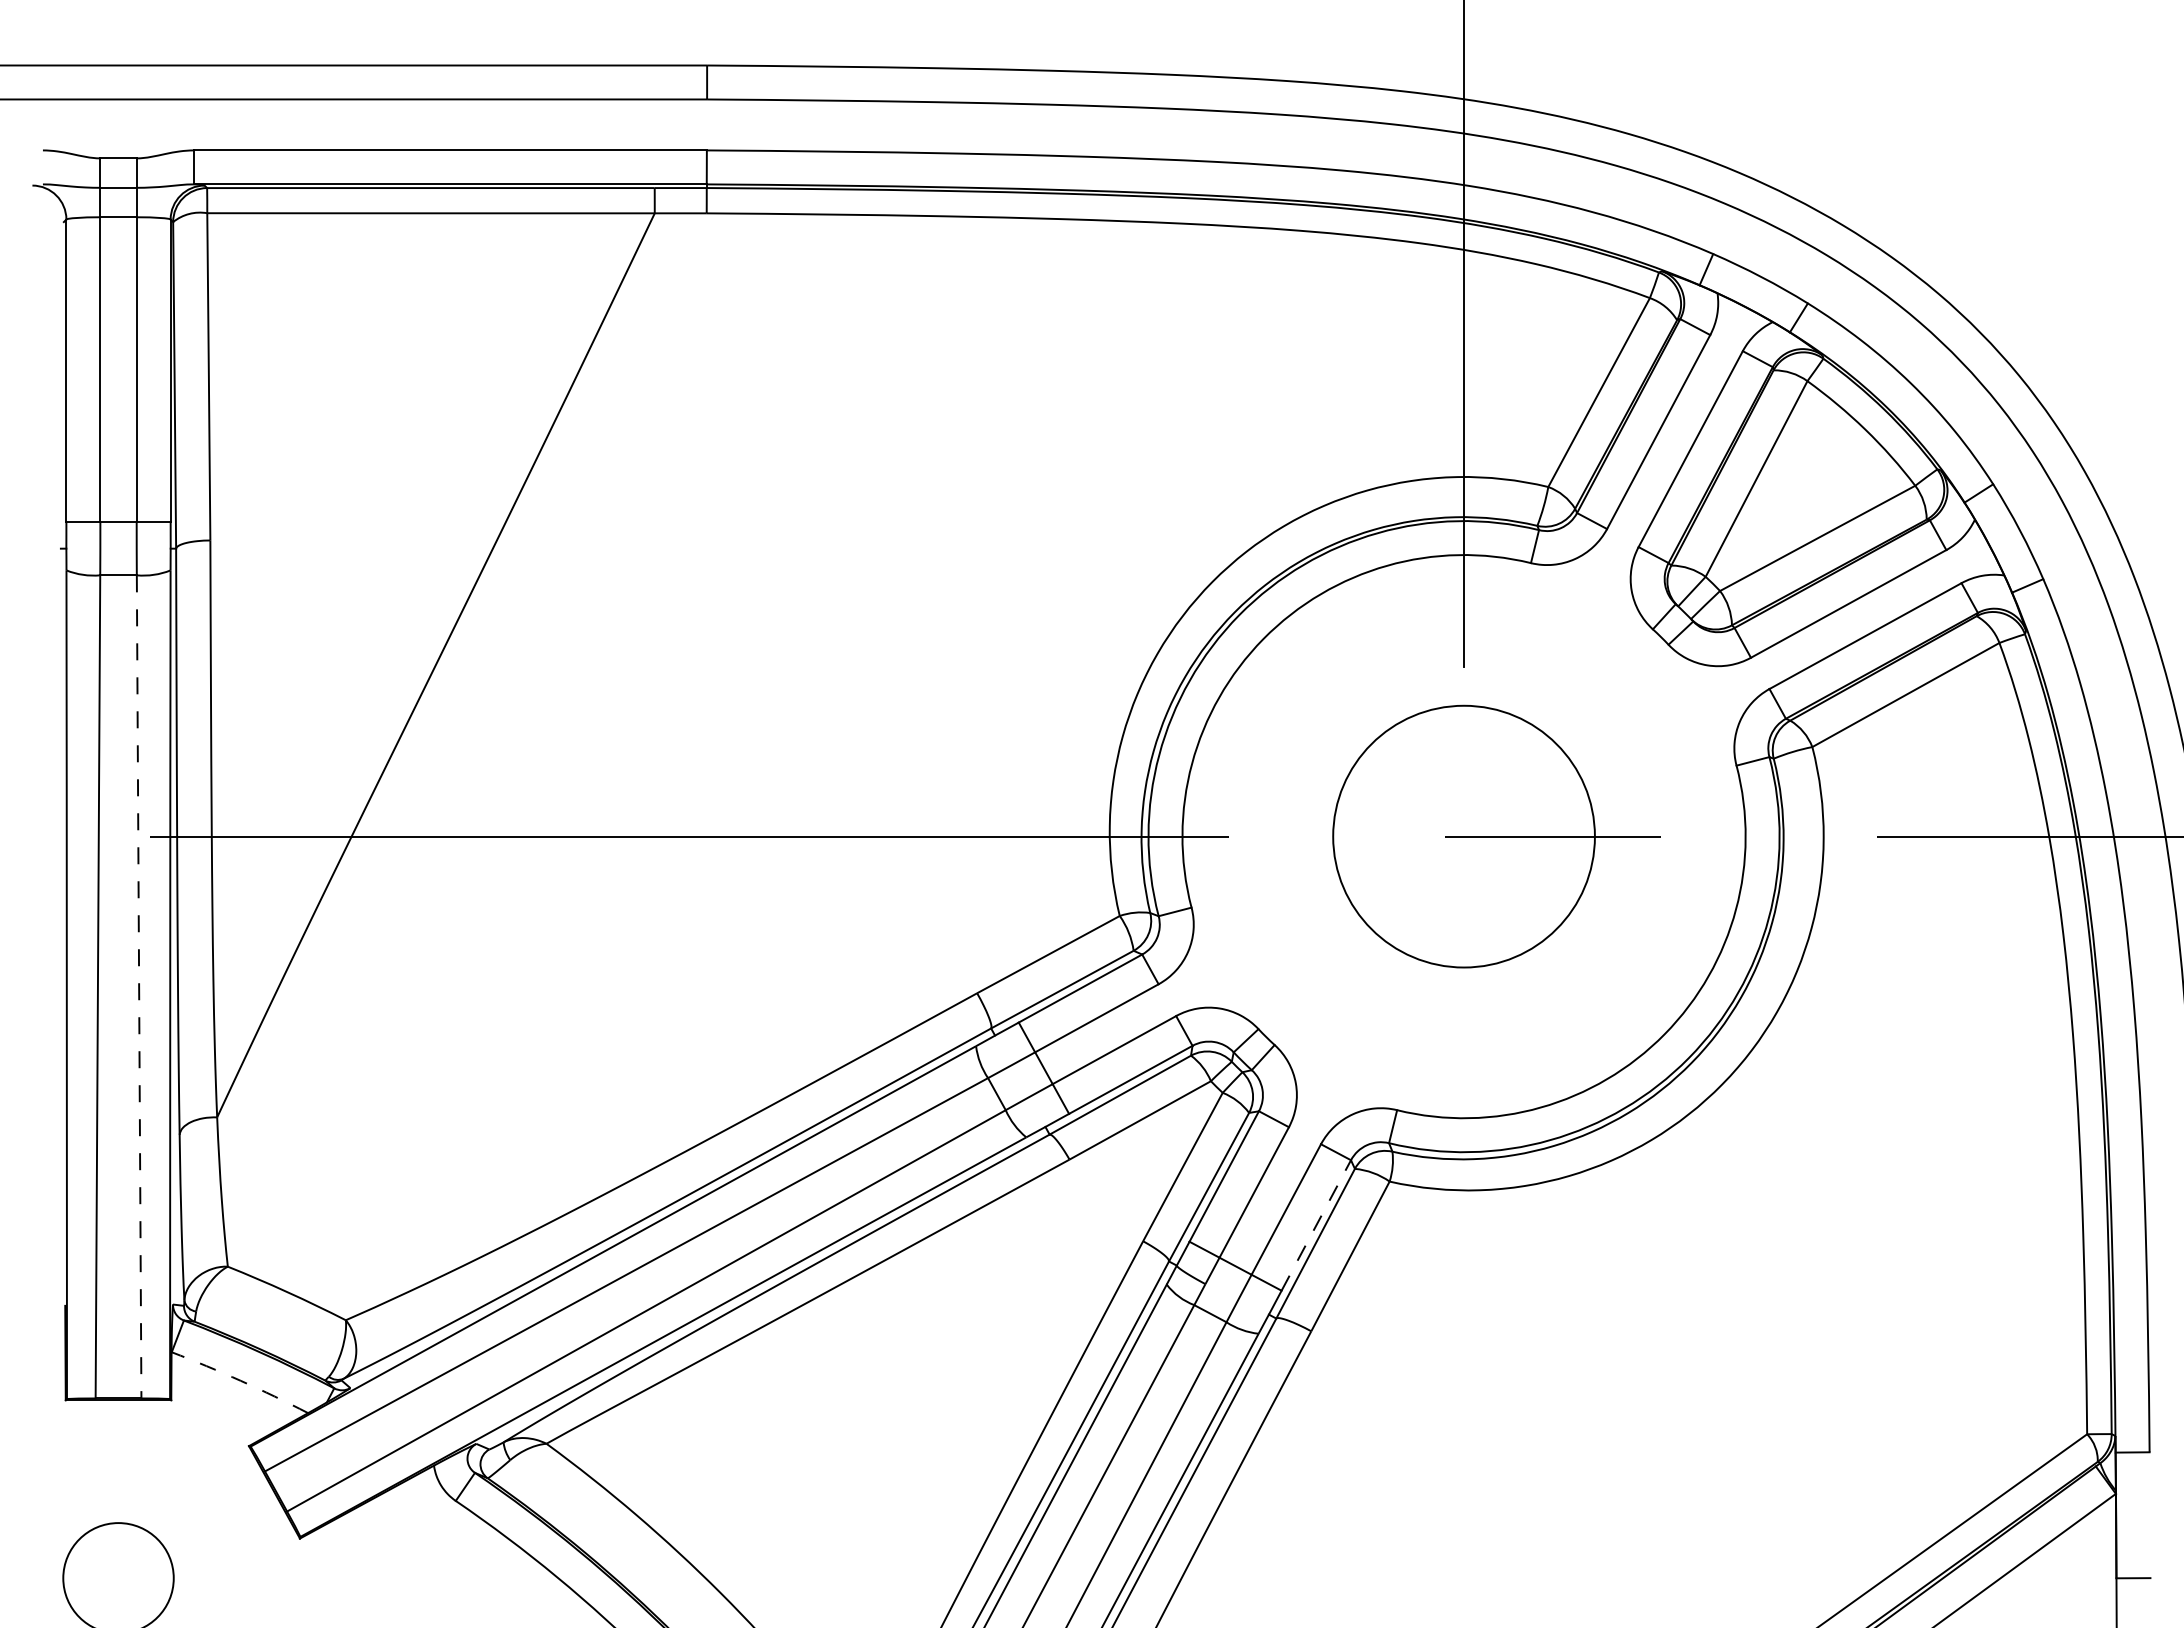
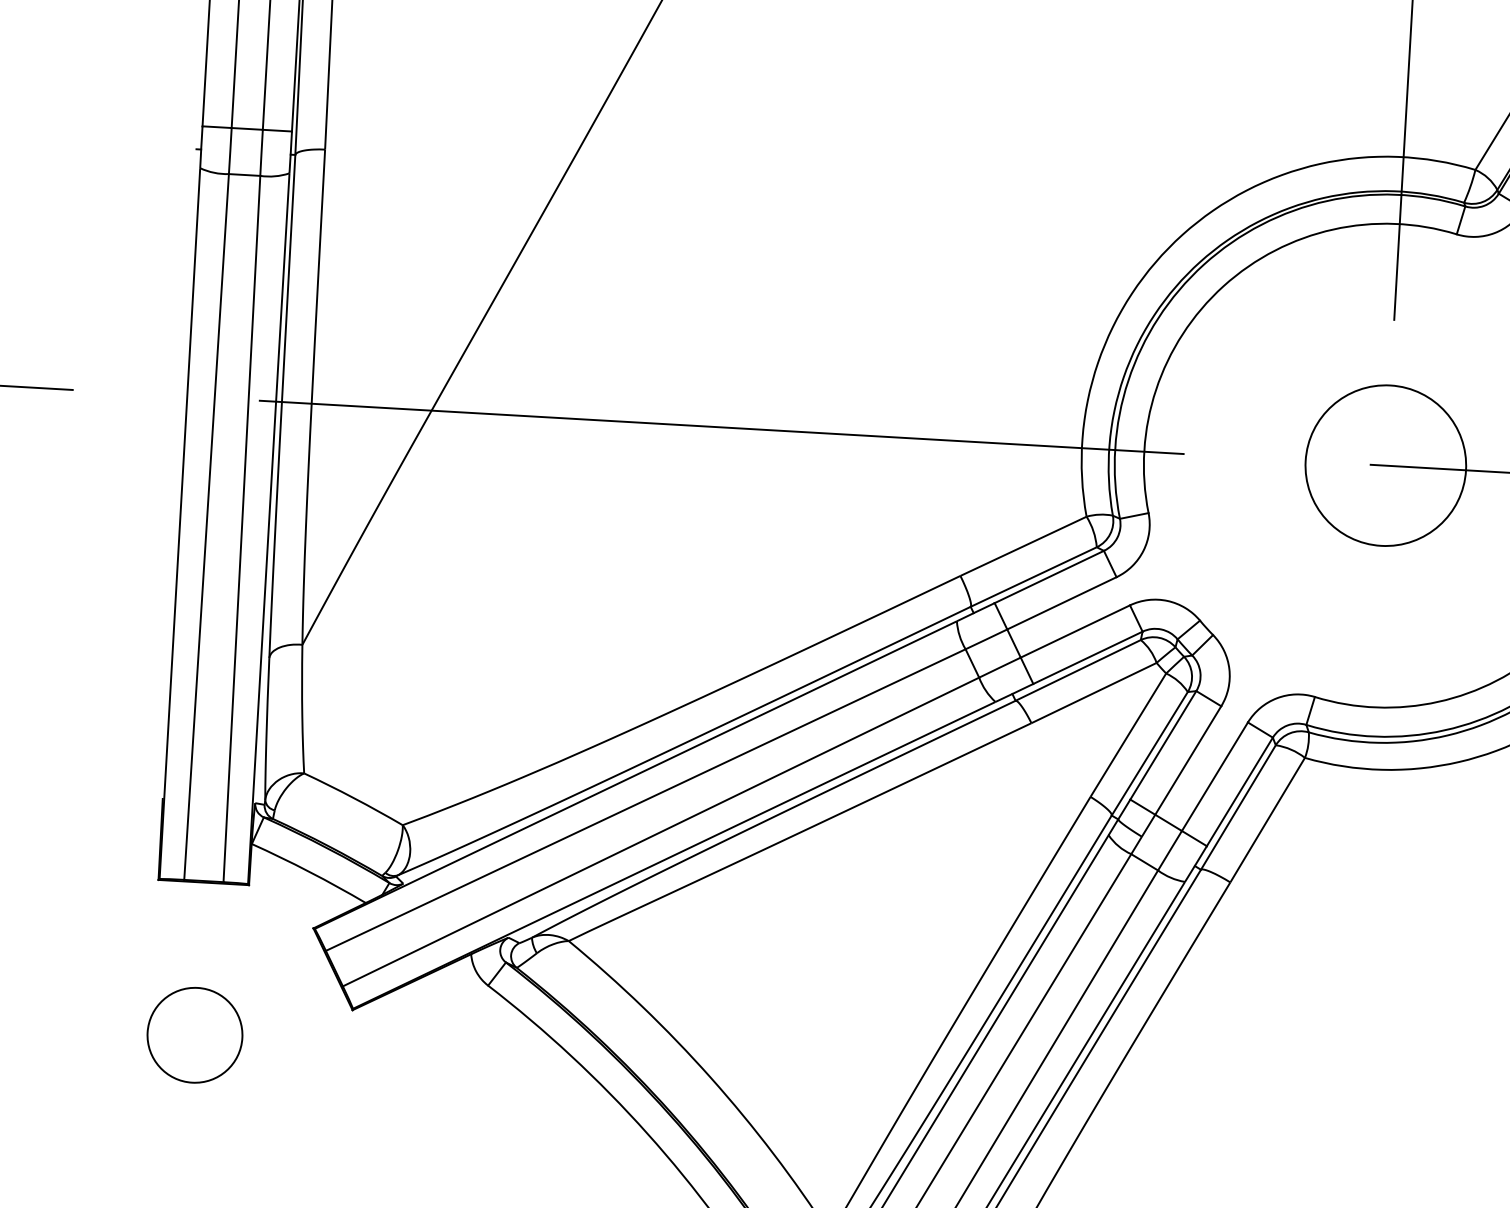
circle: (1463, 836) -> (1385, 465), size x0.71
line: (139, 986) -> (242, 528), dashed -> solid
line: (1316, 1225) -> (1240, 791), dashed -> solid
arc: (240, 1380) -> (309, 871), dashed -> solid

